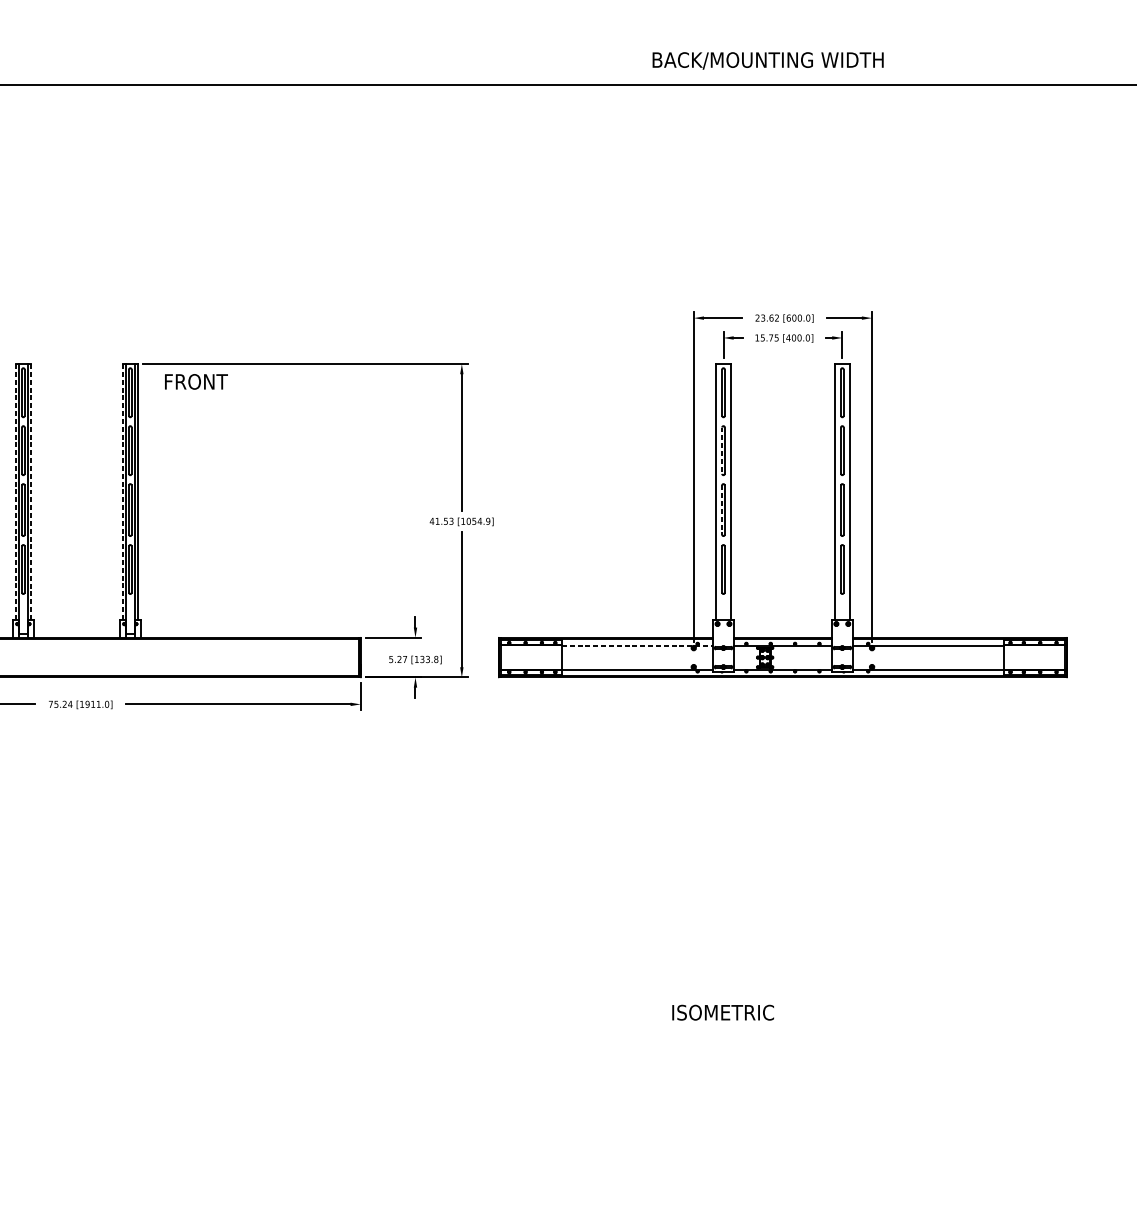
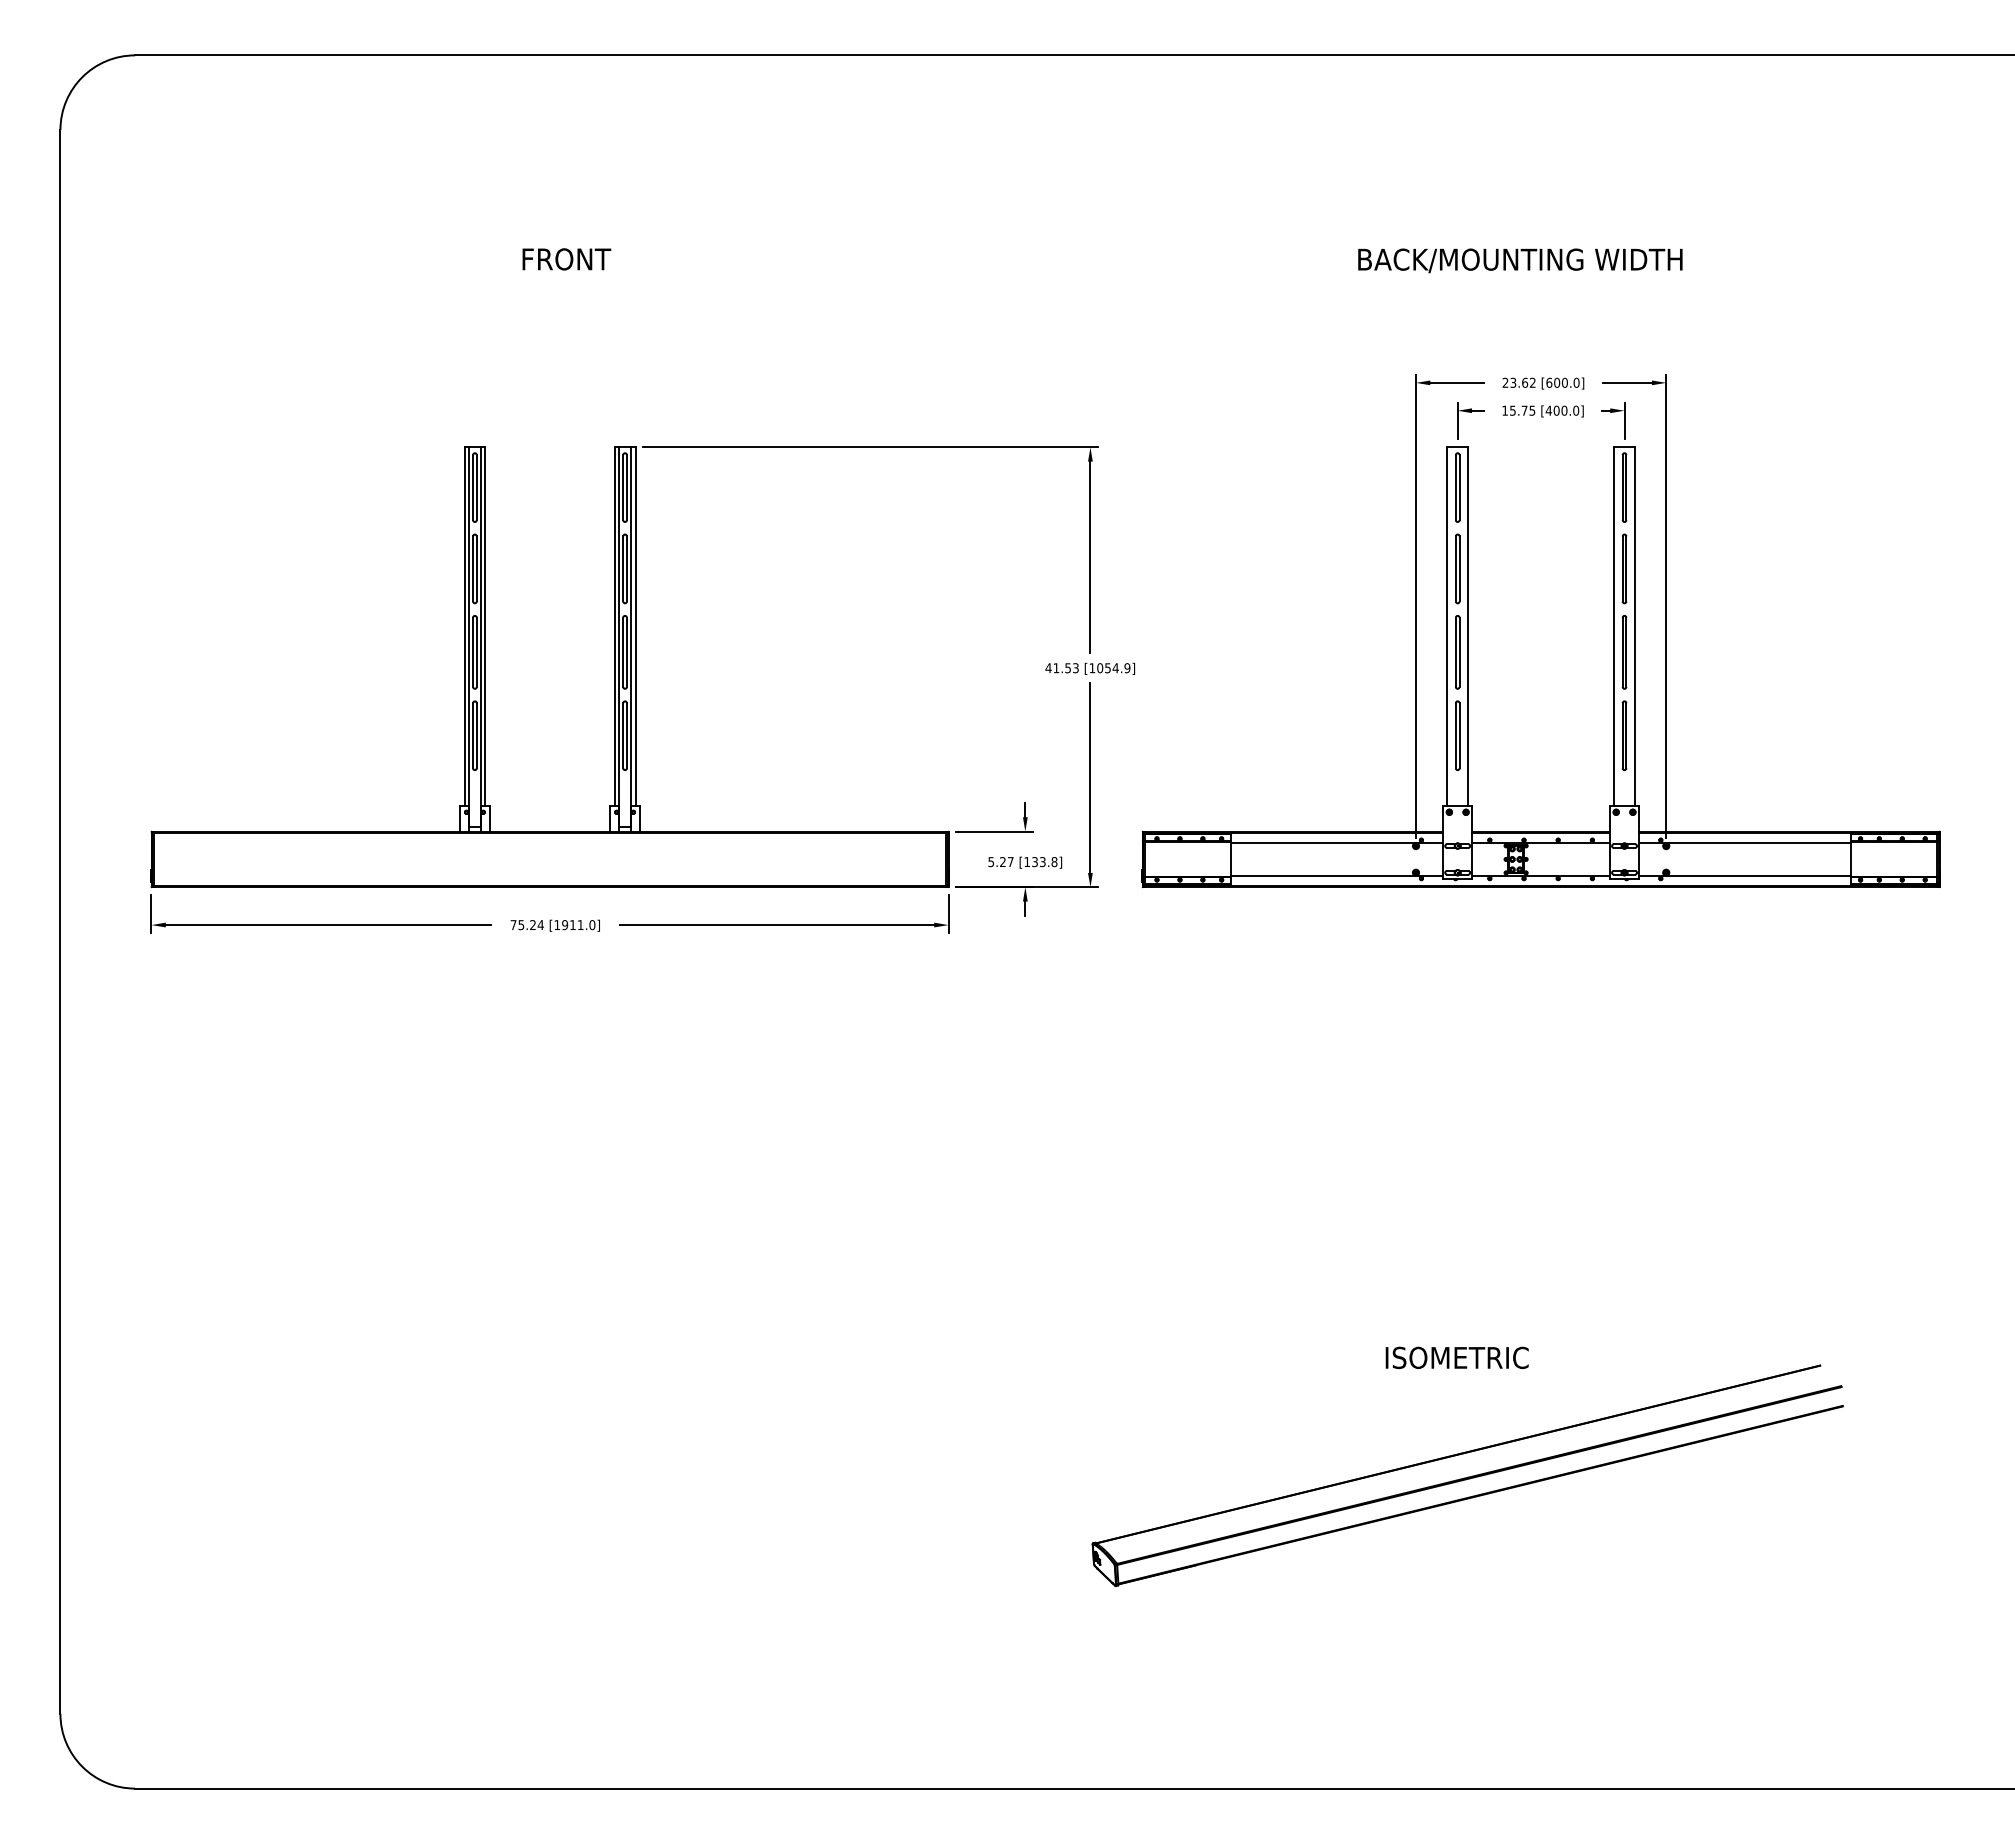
text: (768, 60) -> (1520, 260), moved
text: (196, 381) -> (566, 259), moved
line: (721, 450) -> (1455, 568), dashed -> solid
line: (15, 491) -> (464, 626), dashed -> solid
line: (30, 491) -> (485, 626), dashed -> solid
line: (122, 491) -> (614, 626), dashed -> solid
line: (721, 510) -> (1455, 652), dashed -> solid
line: (637, 645) -> (1337, 842), dashed -> solid
part: (730, 1096) -> (1467, 1475), added

